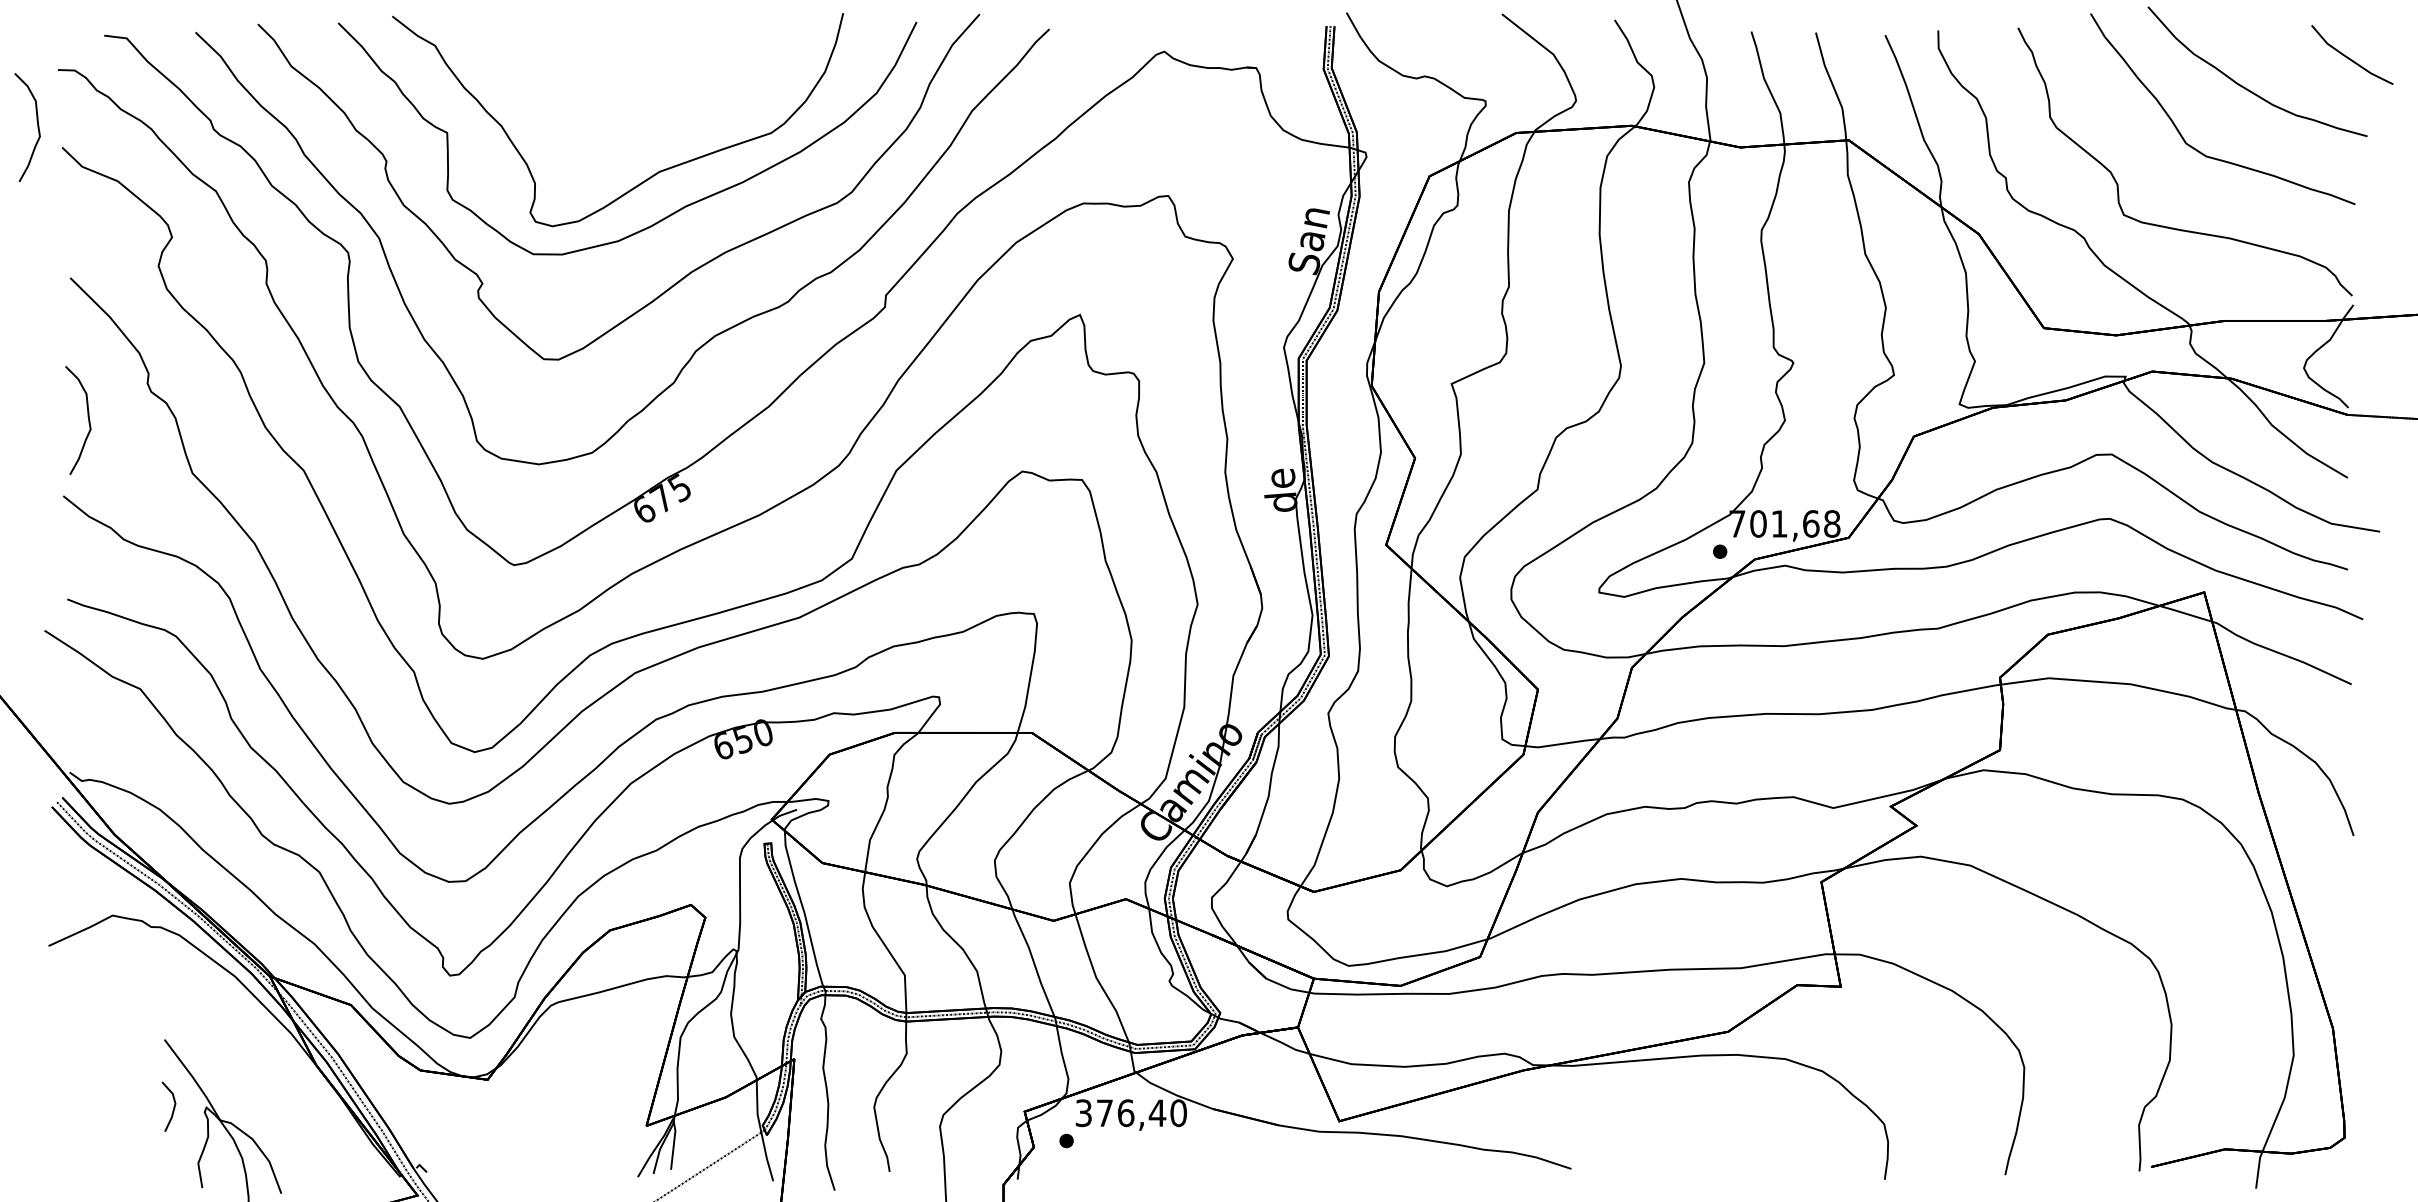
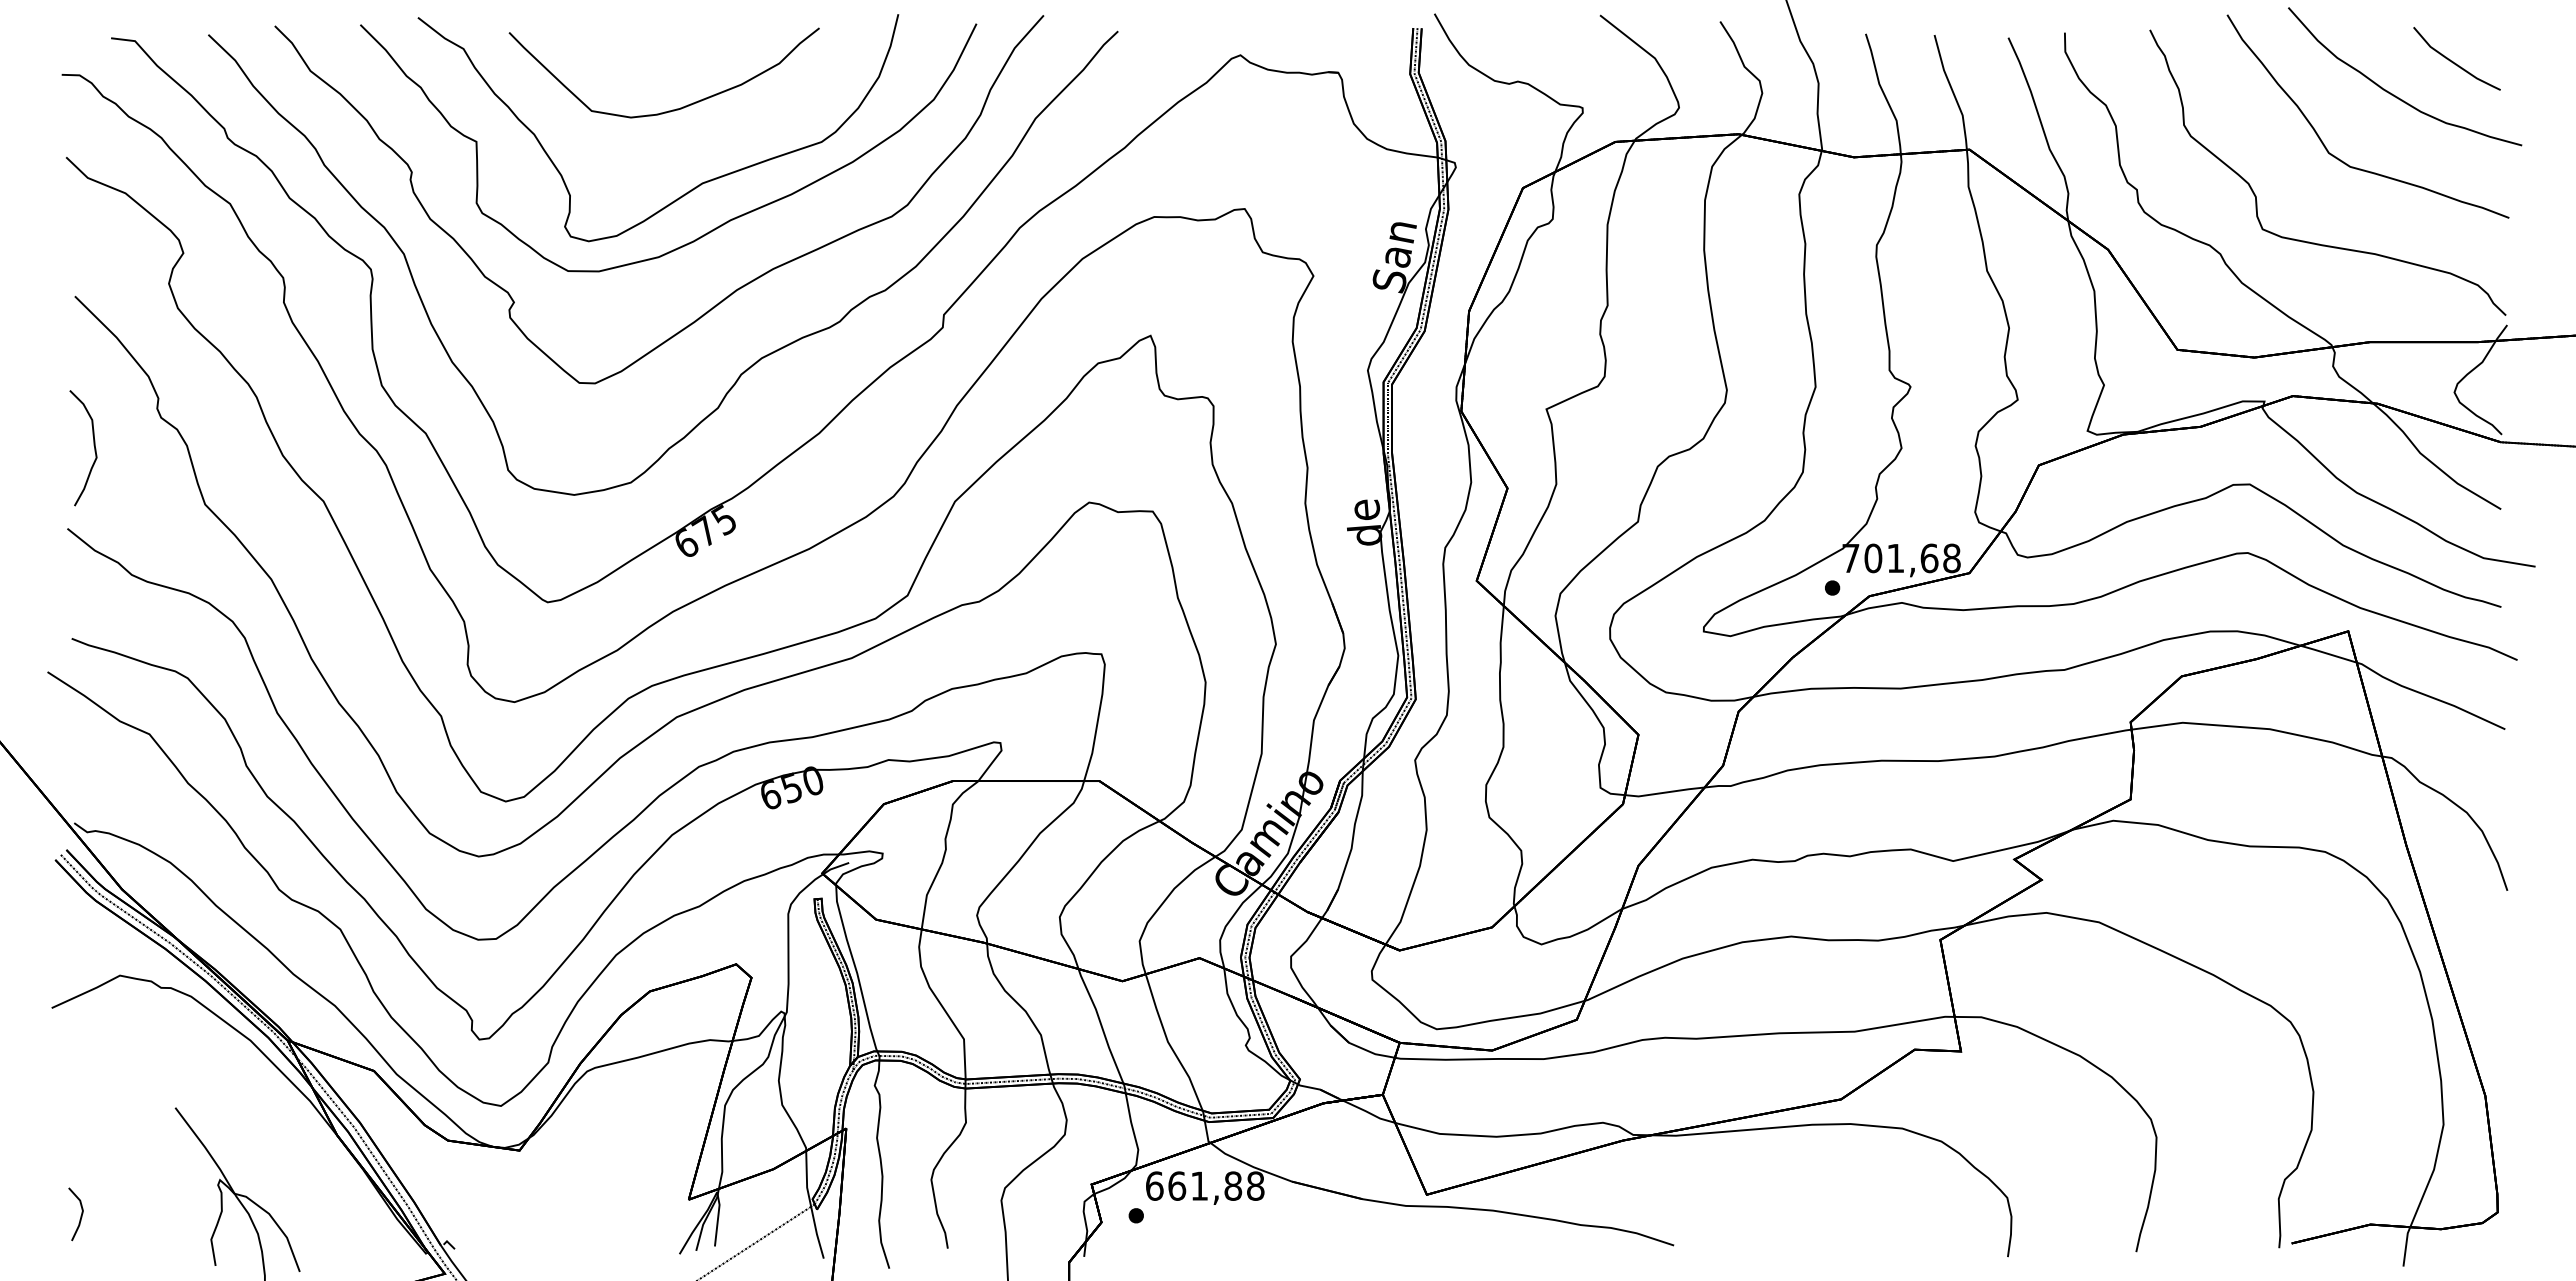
part: (2351, 54) -> (2456, 58), moved
part: (631, 102) -> (672, 109), added
curve: (37, 125) -> (39, 133), removed
line: (173, 1107) -> (80, 1215), moved
text: (1131, 1112) -> (1205, 1185), 376,40 -> 661,88

